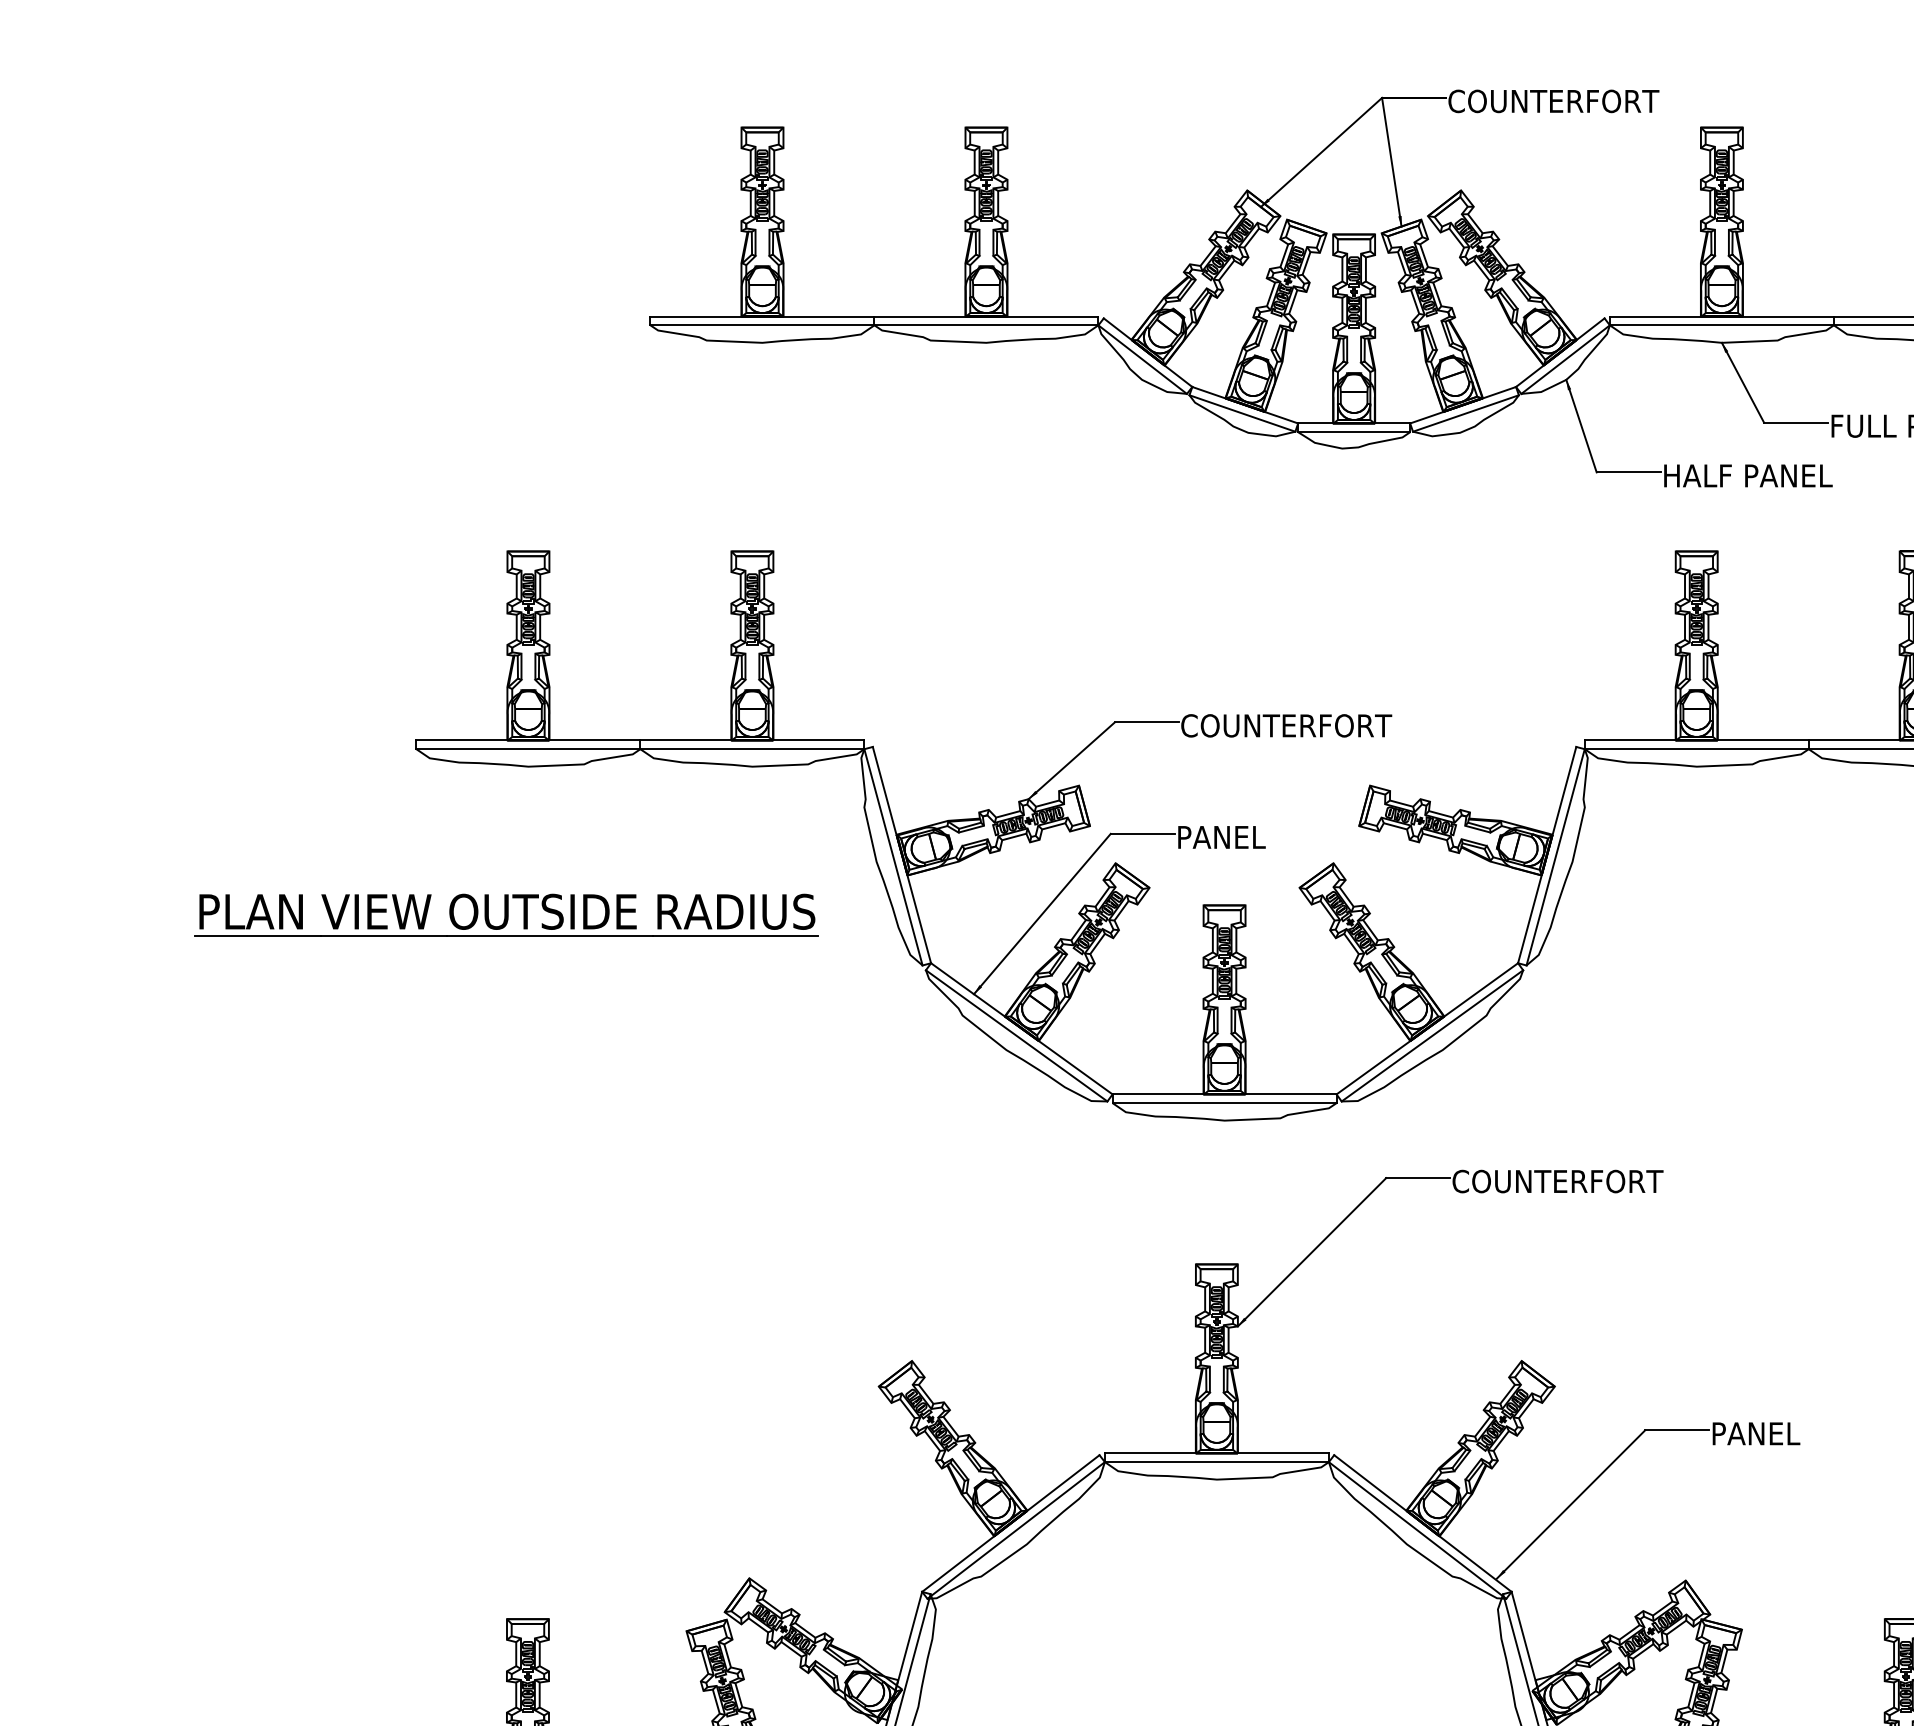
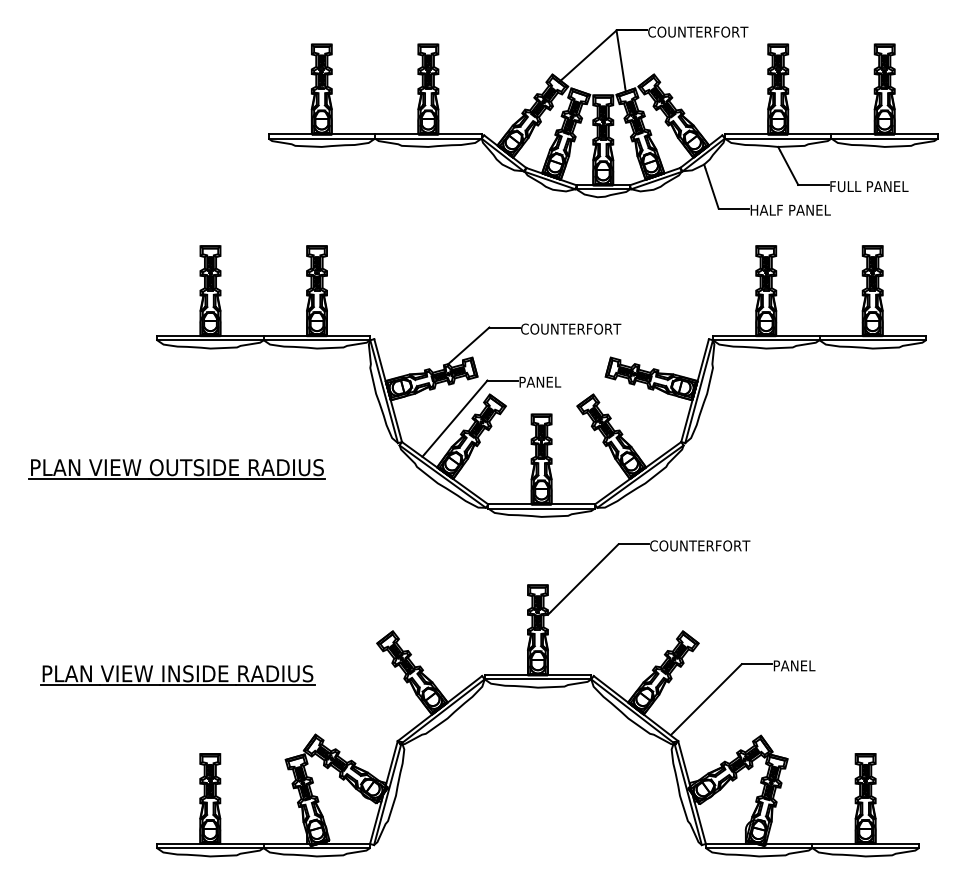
part: (505, 915) -> (176, 469), moved
part: (459, 1453) -> (177, 675), added

